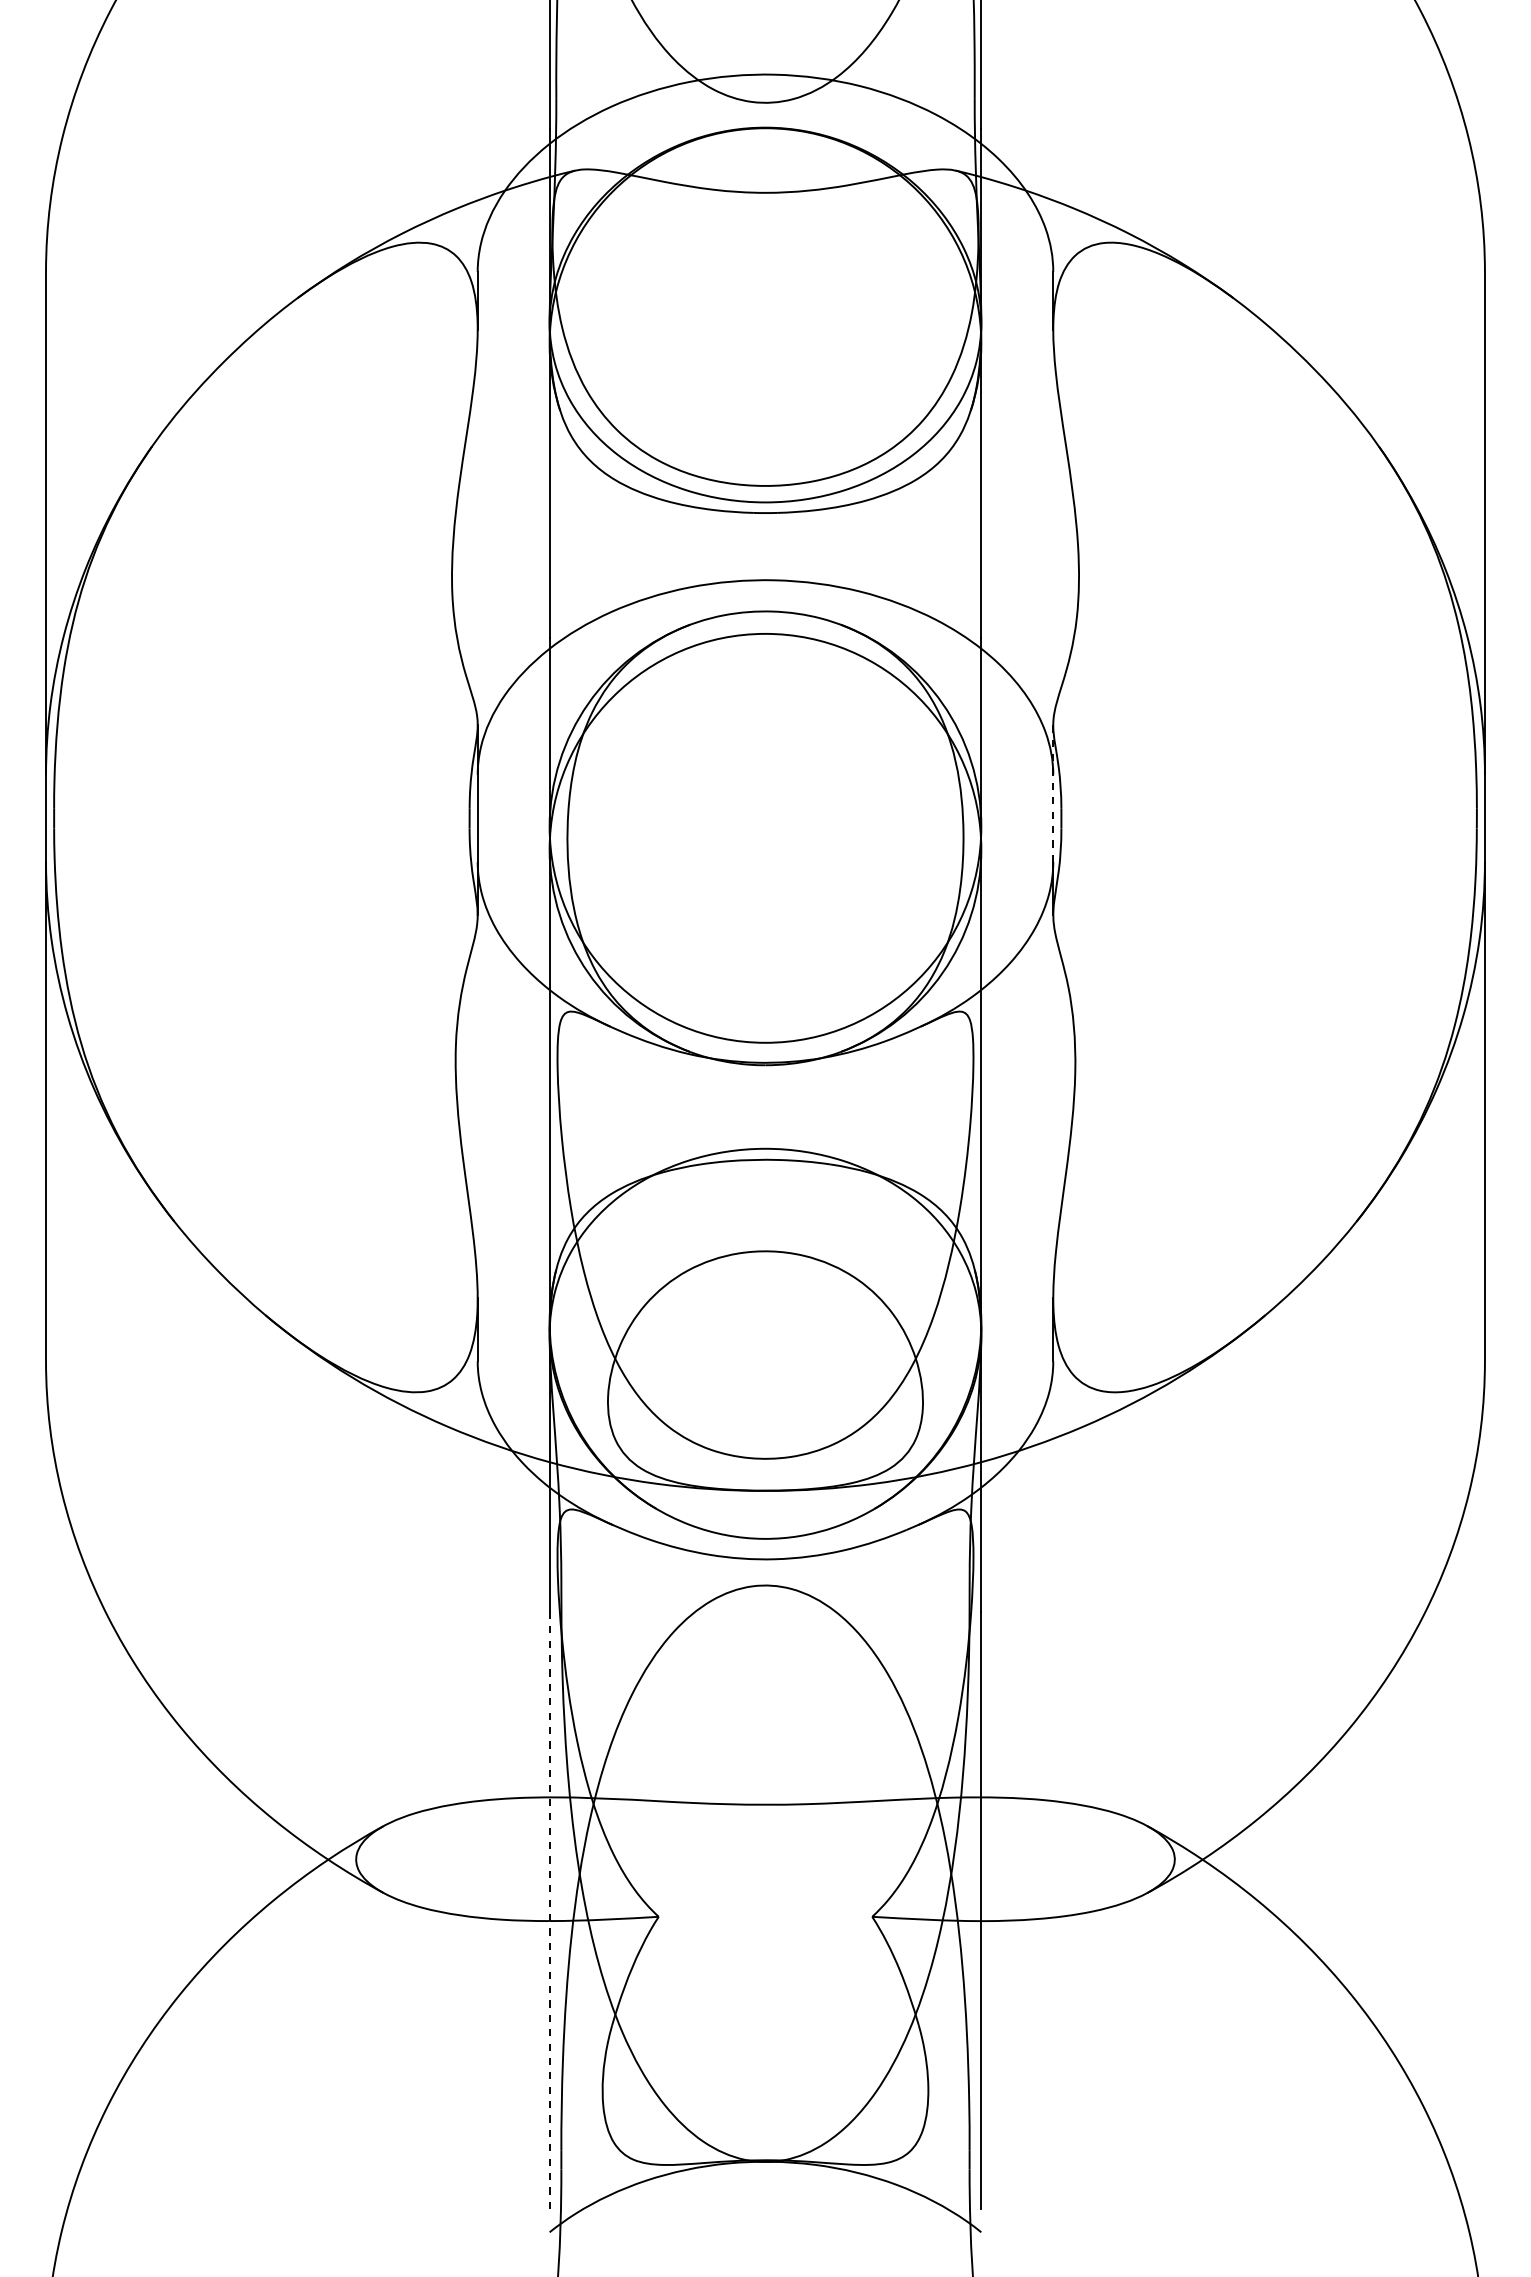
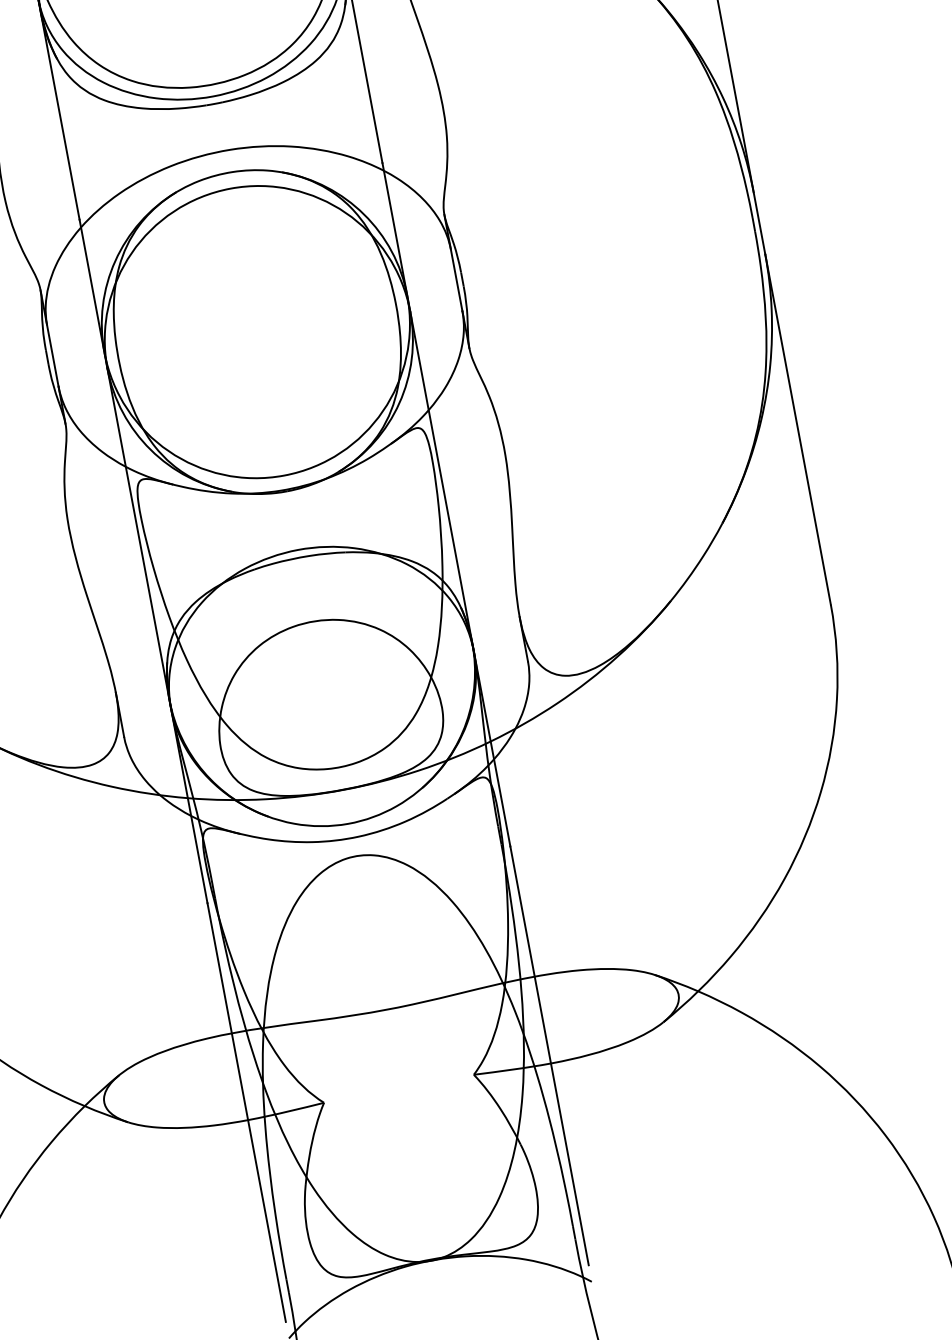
line: (1053, 793) -> (453, 262), dashed -> solid
line: (549, 1910) -> (246, 1112), dashed -> solid

